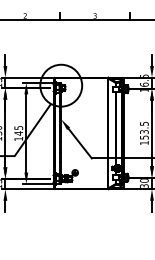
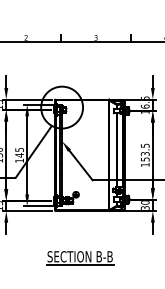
part: (79, 236) -> (80, 258), added

